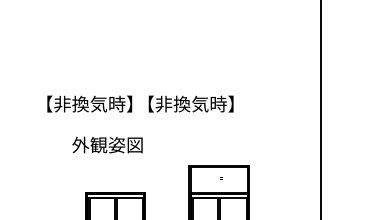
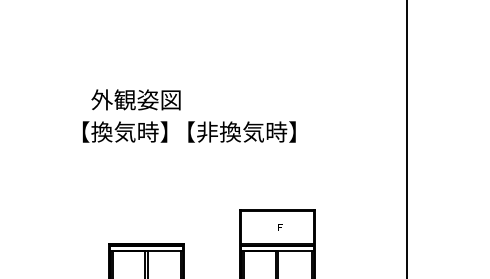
text: (58, 103) -> (74, 131), 【非換気時】 -> 【換気時】
text: (107, 144) -> (135, 99), moved

